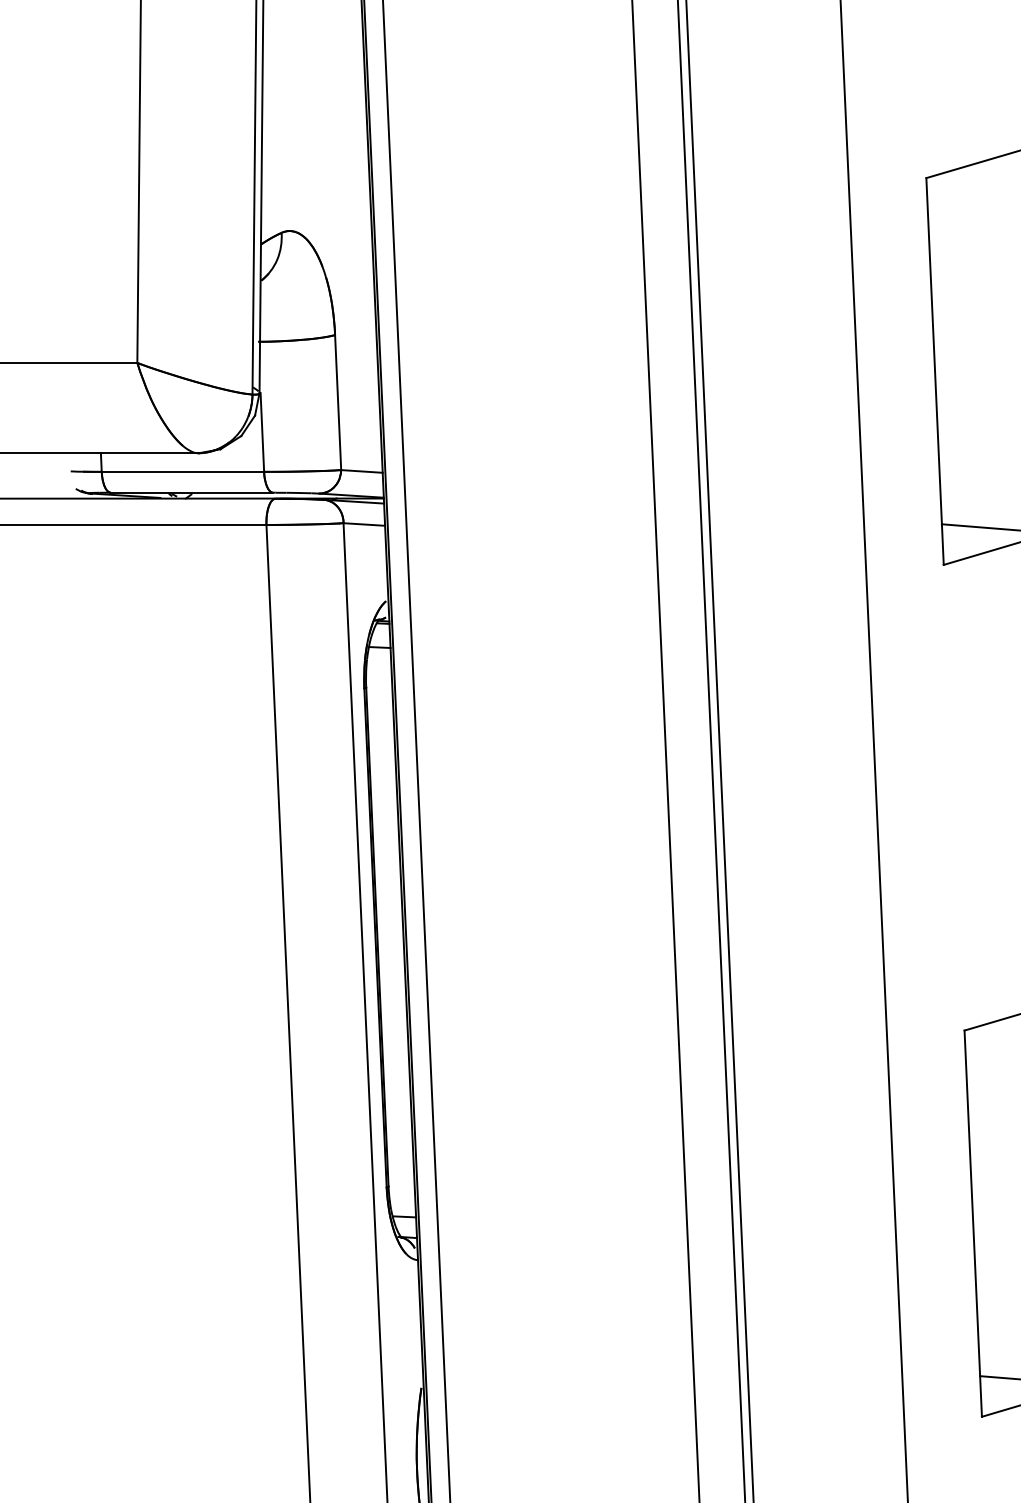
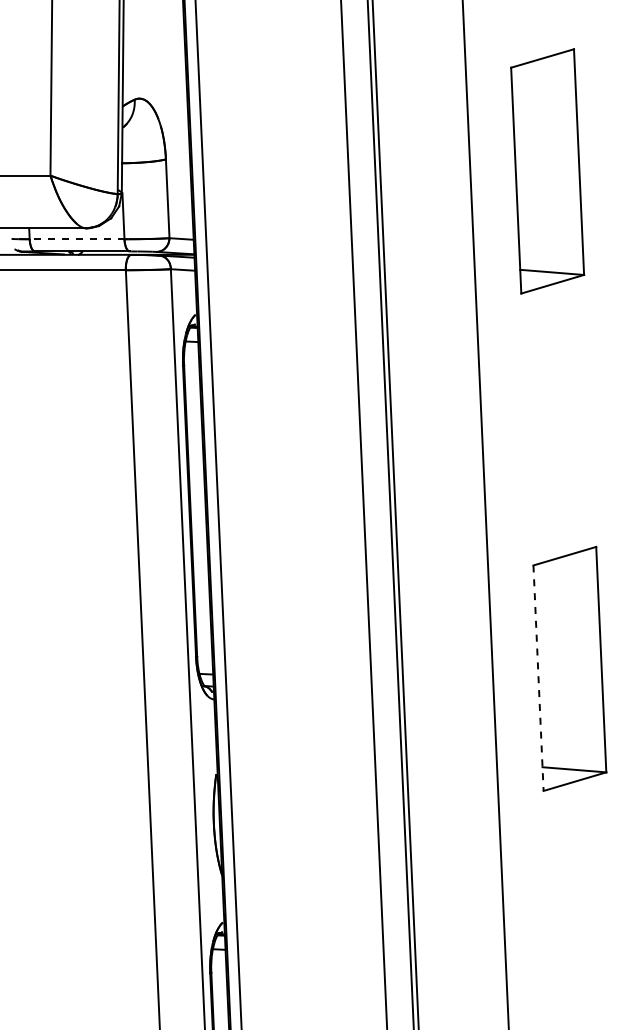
line: (181, 472) -> (76, 239), solid -> dashed
line: (973, 1224) -> (538, 678), solid -> dashed

